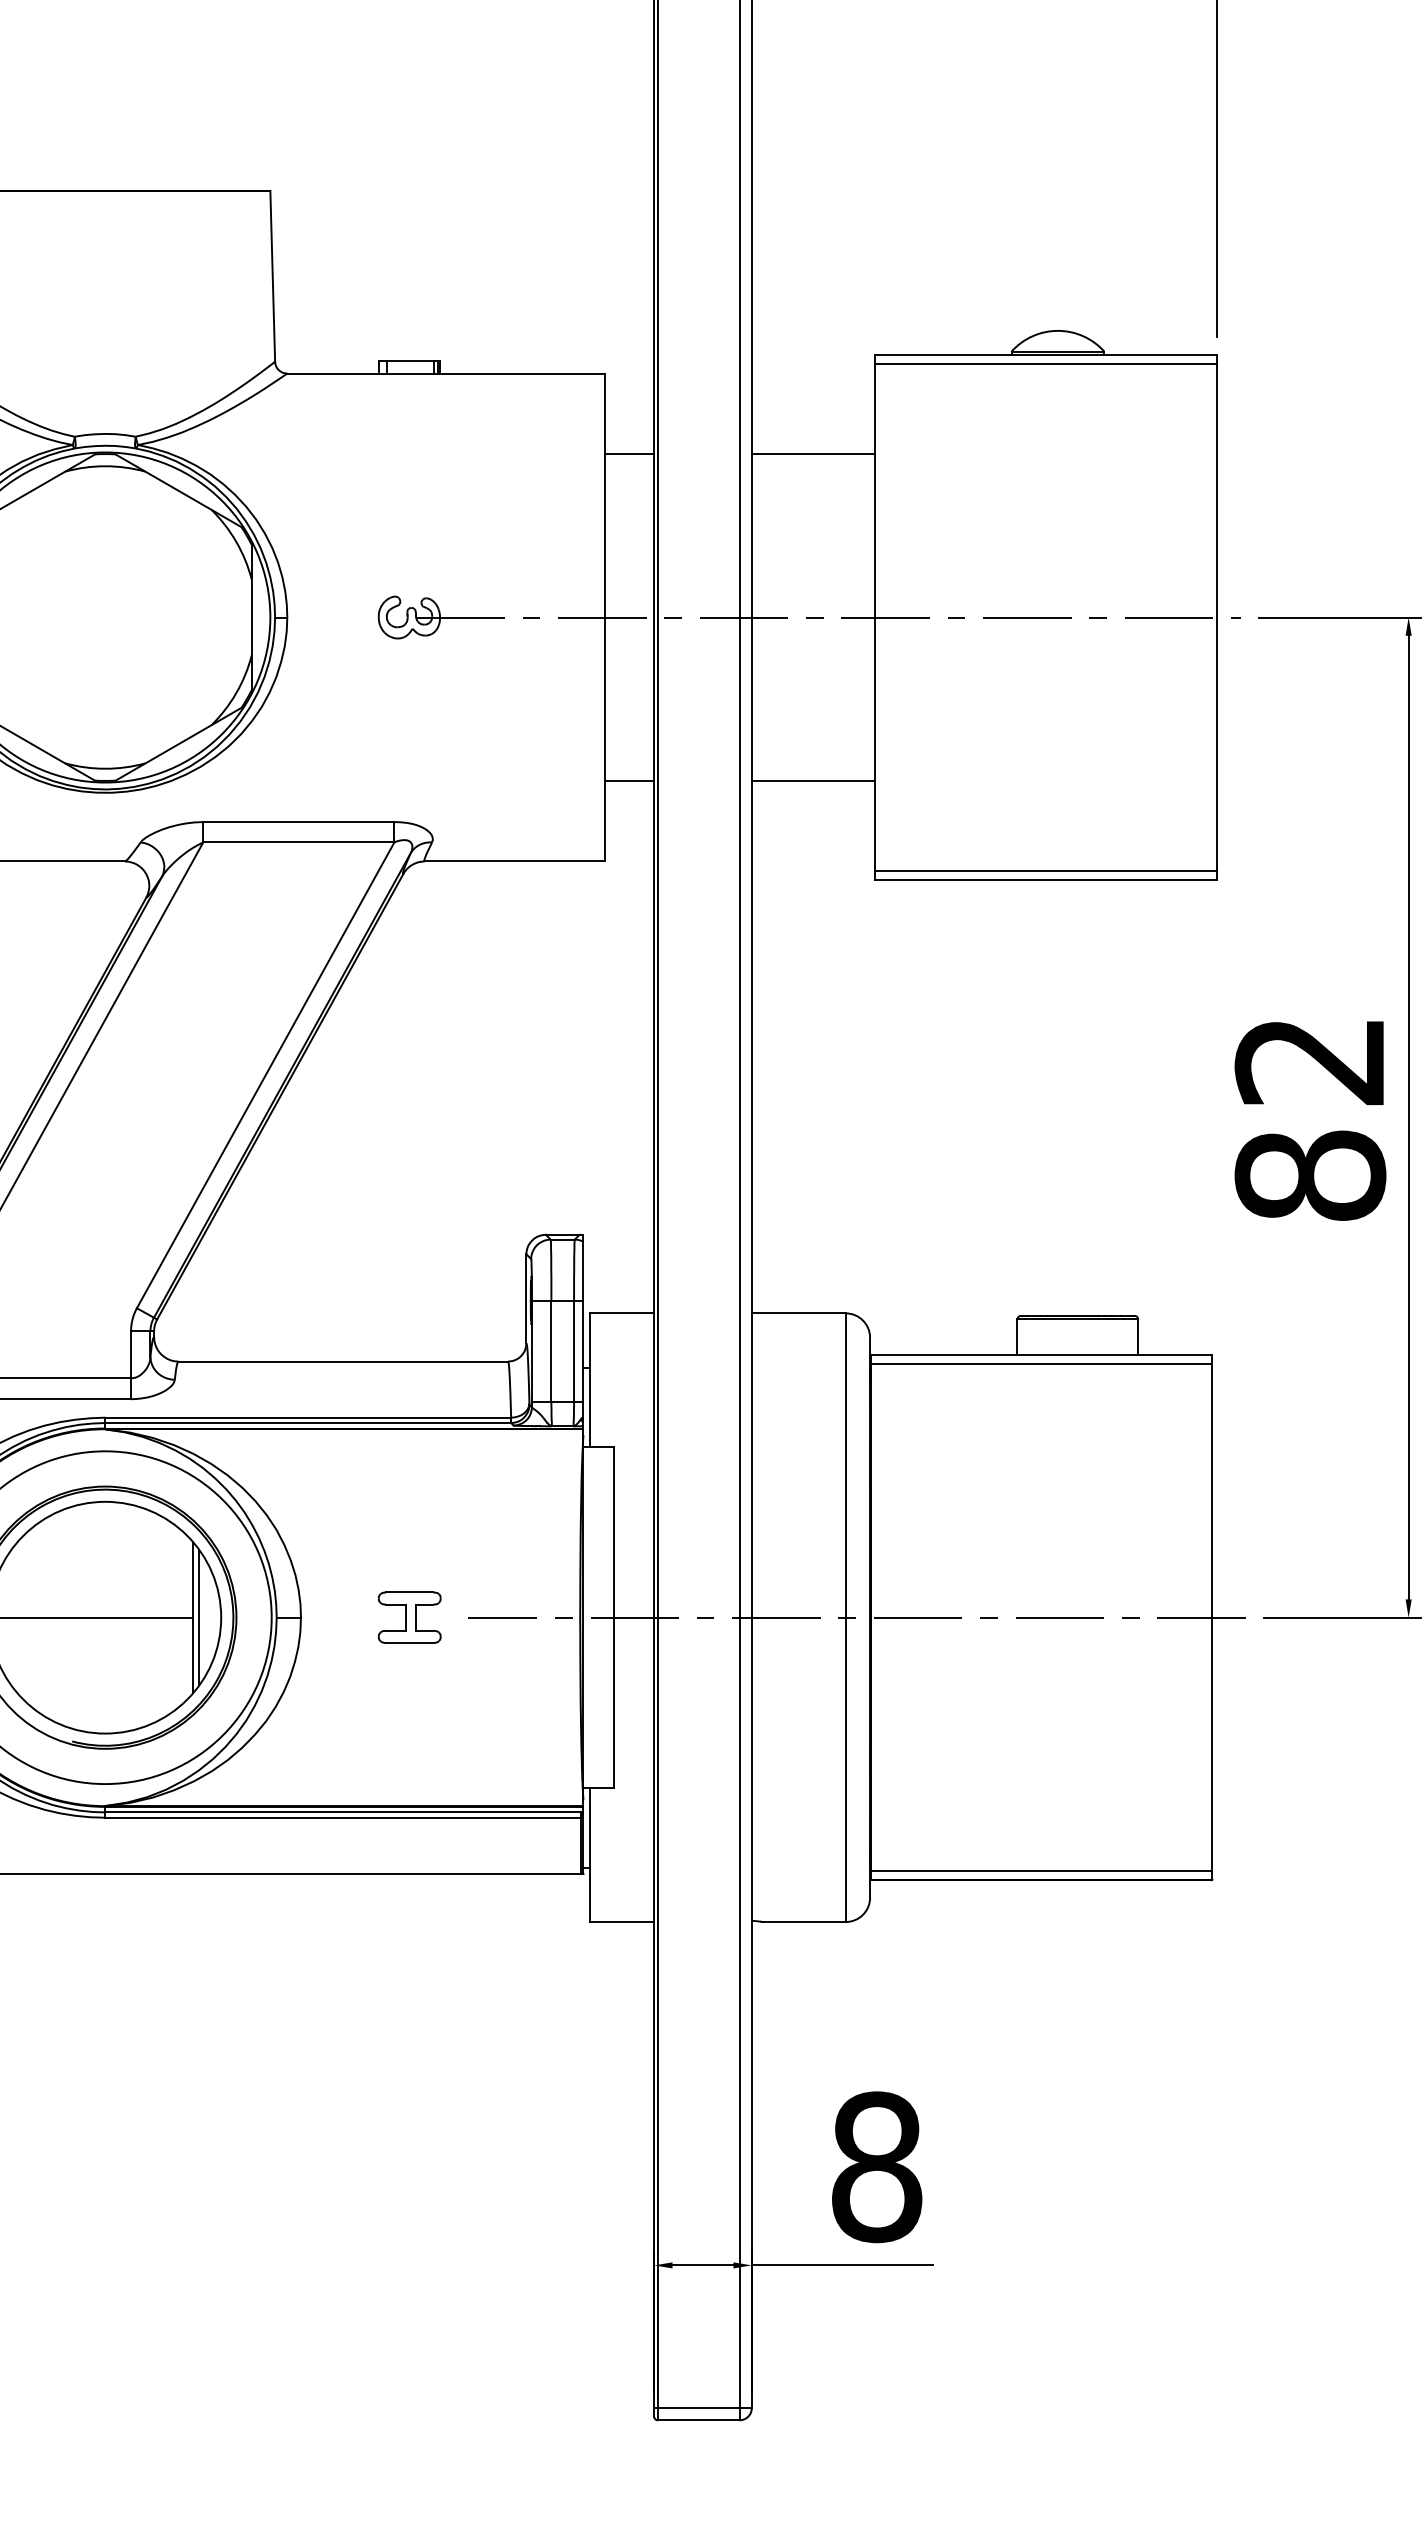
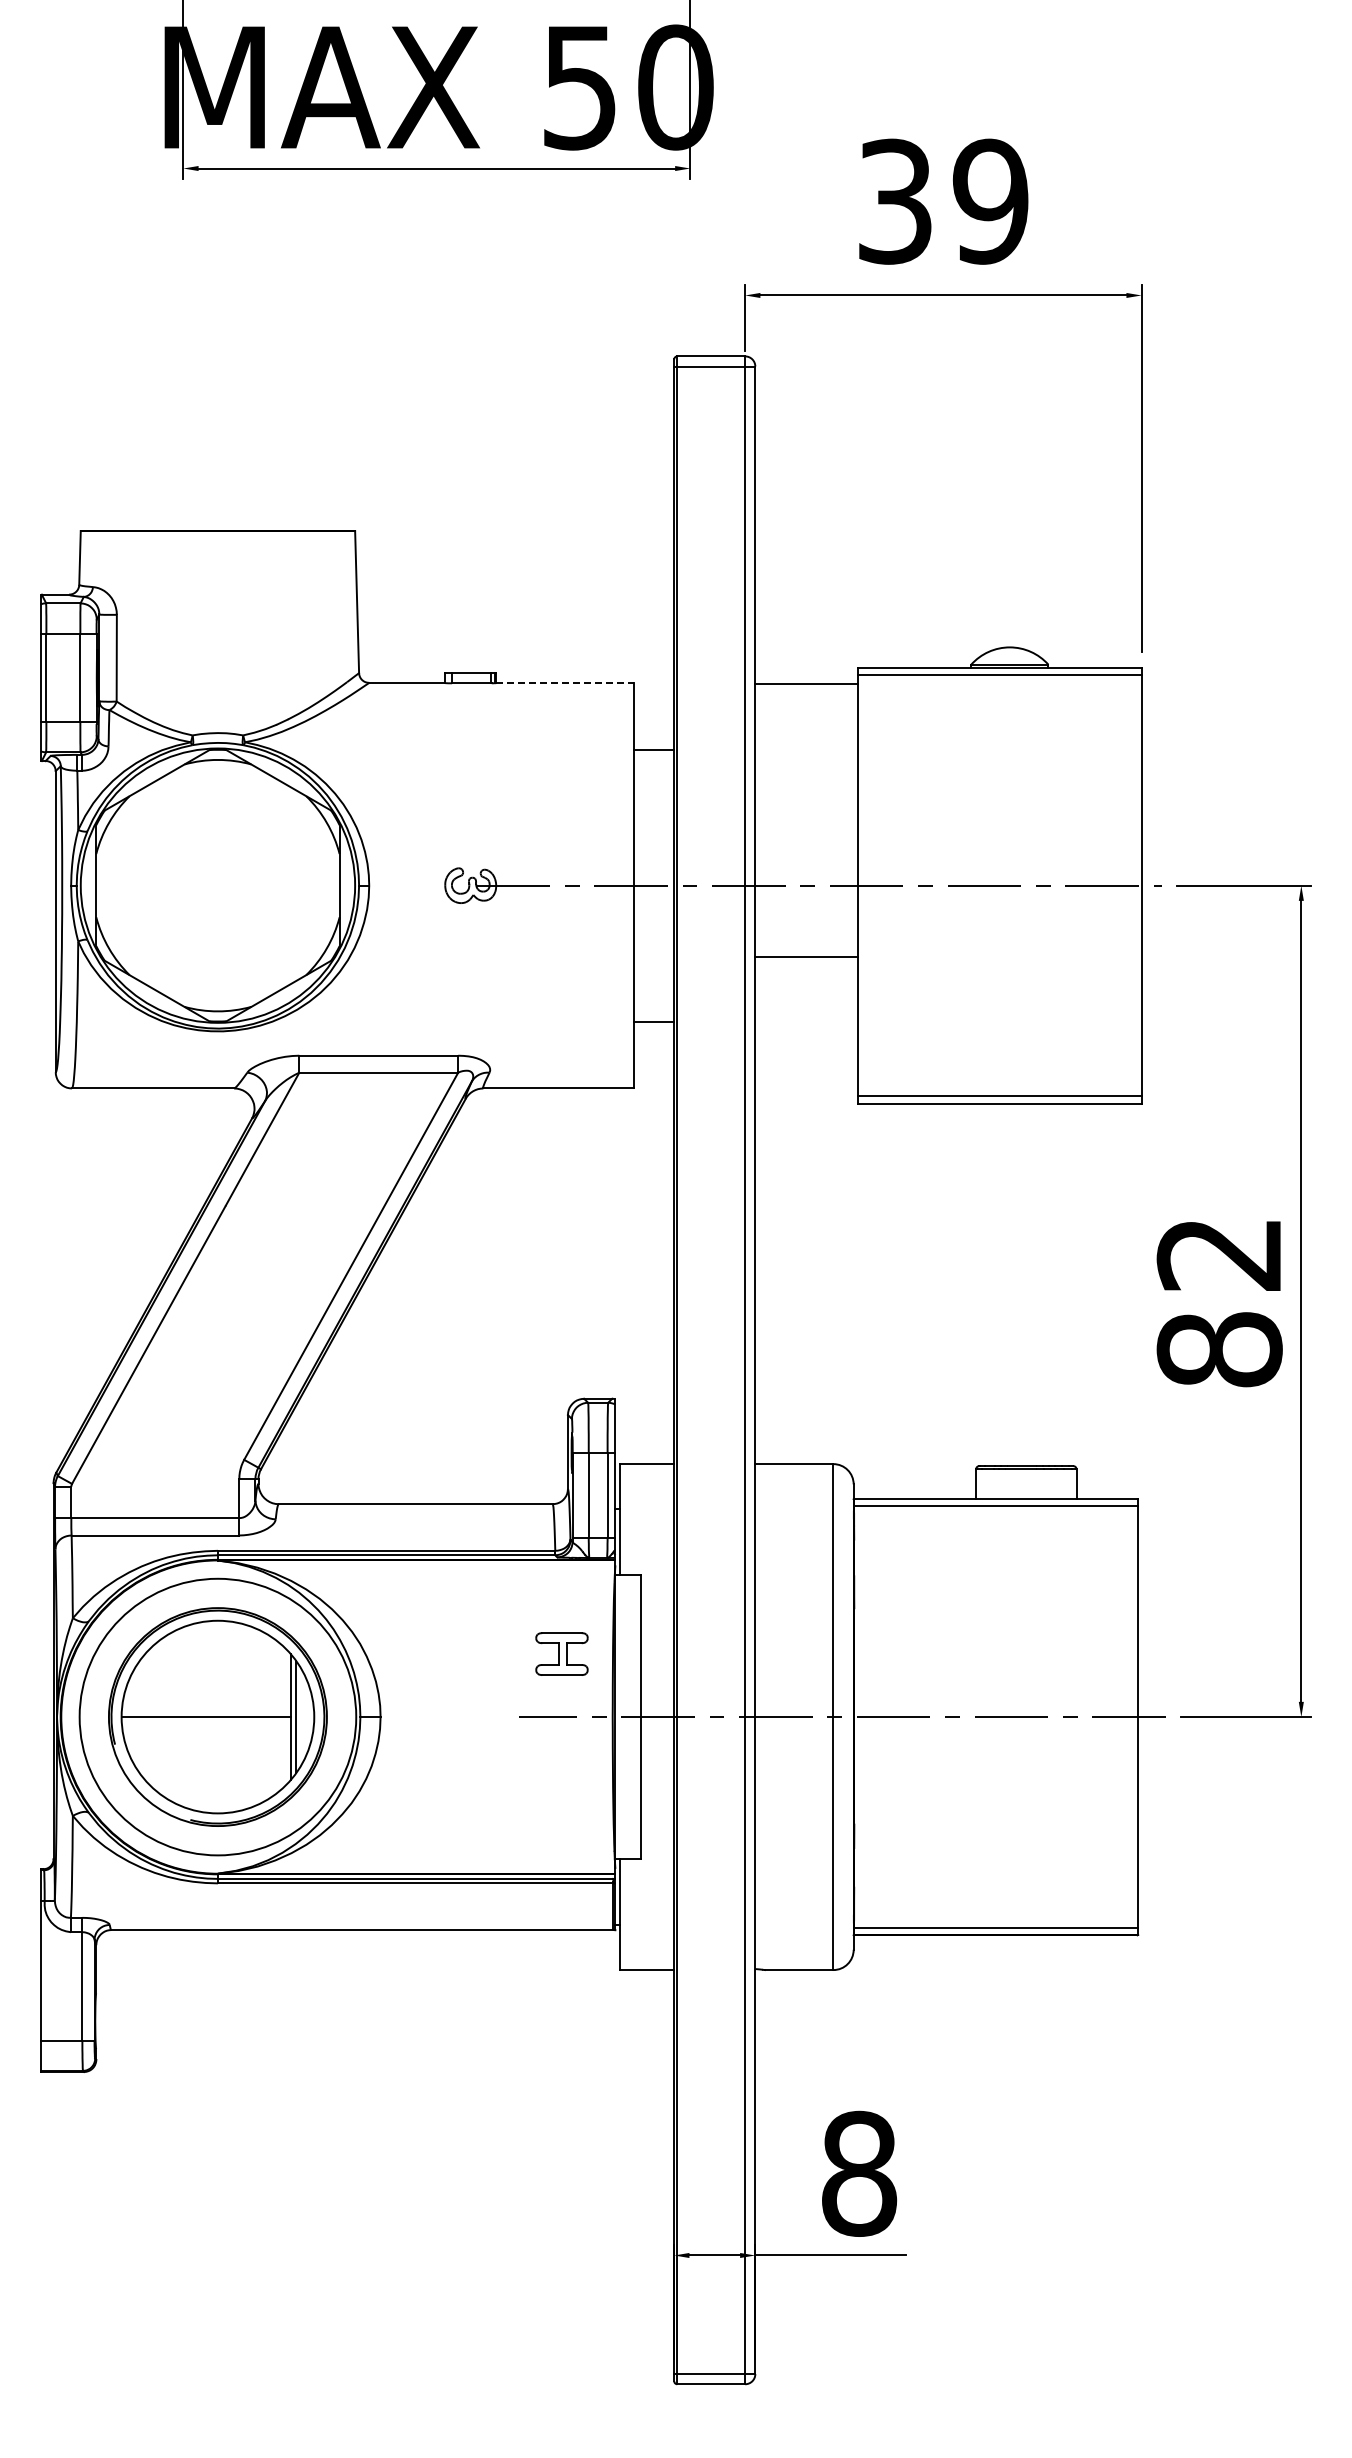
line: (522, 373) -> (564, 682), solid -> dashed
line: (813, 453) -> (806, 683), moved
line: (813, 780) -> (806, 956), moved
part: (409, 1616) -> (561, 1653), moved

